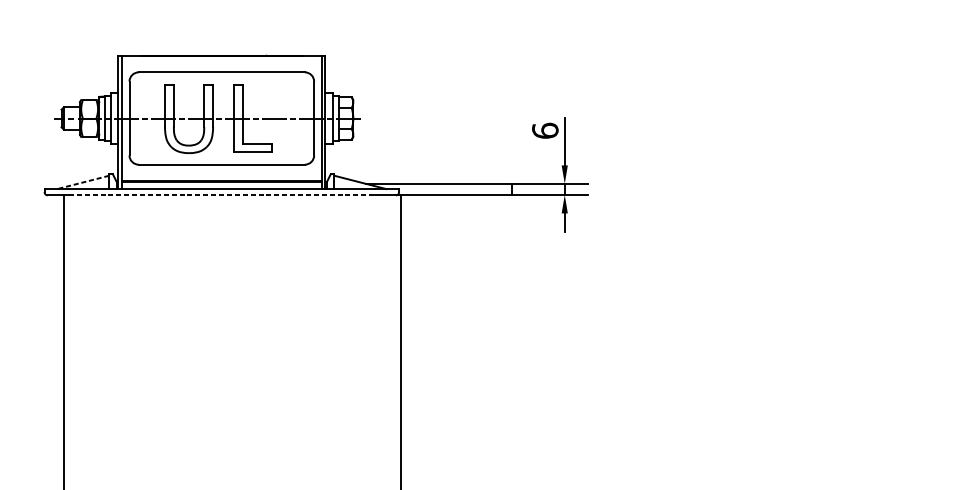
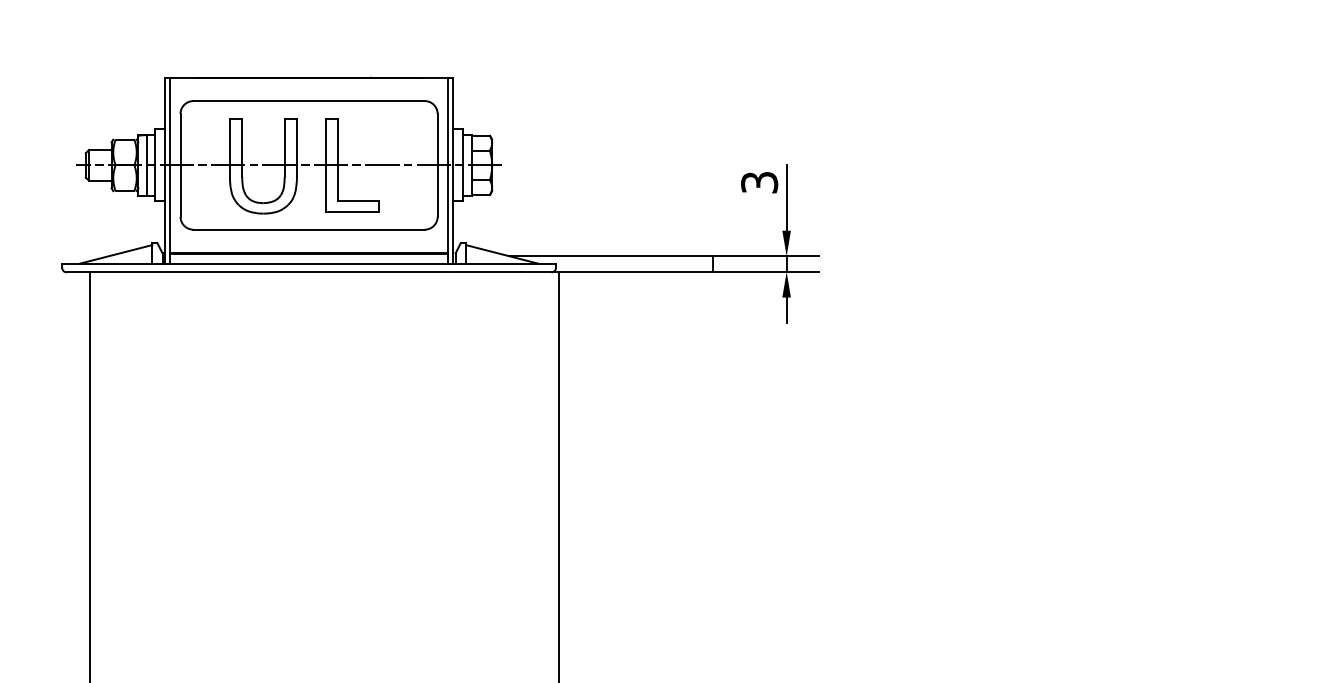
text: (545, 130) -> (759, 182), 6 -> 3
line: (82, 182) -> (115, 254), dashed -> solid
line: (222, 195) -> (309, 272), dashed -> solid

